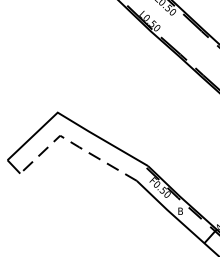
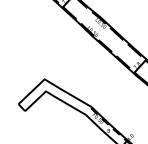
line: (74, 143) -> (53, 95), dashed -> solid

